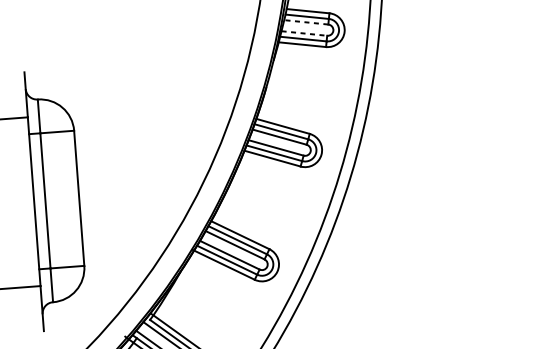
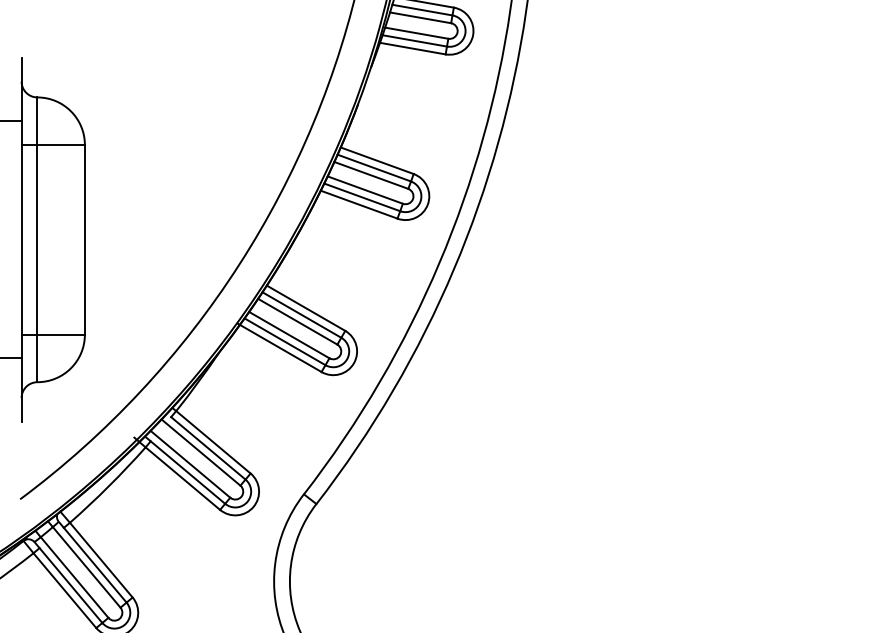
line: (306, 22) -> (420, 17), dashed -> solid
line: (304, 33) -> (417, 33), dashed -> solid

